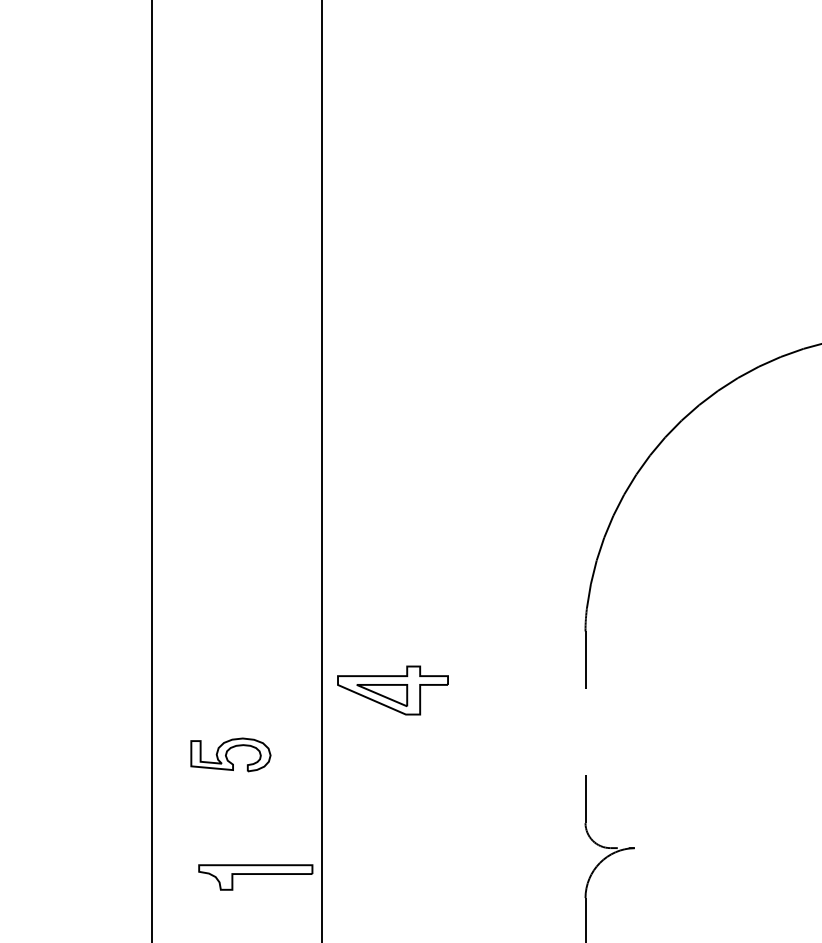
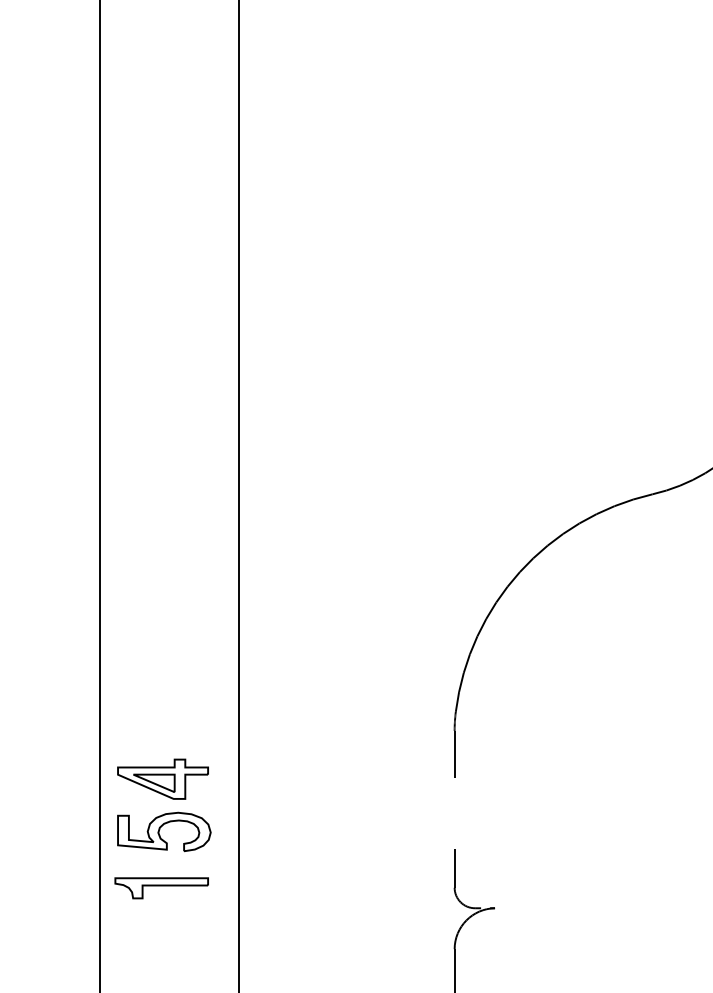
part: (392, 689) -> (162, 778), moved
part: (231, 754) -> (164, 831), size x1.43
part: (255, 877) -> (161, 888), moved

